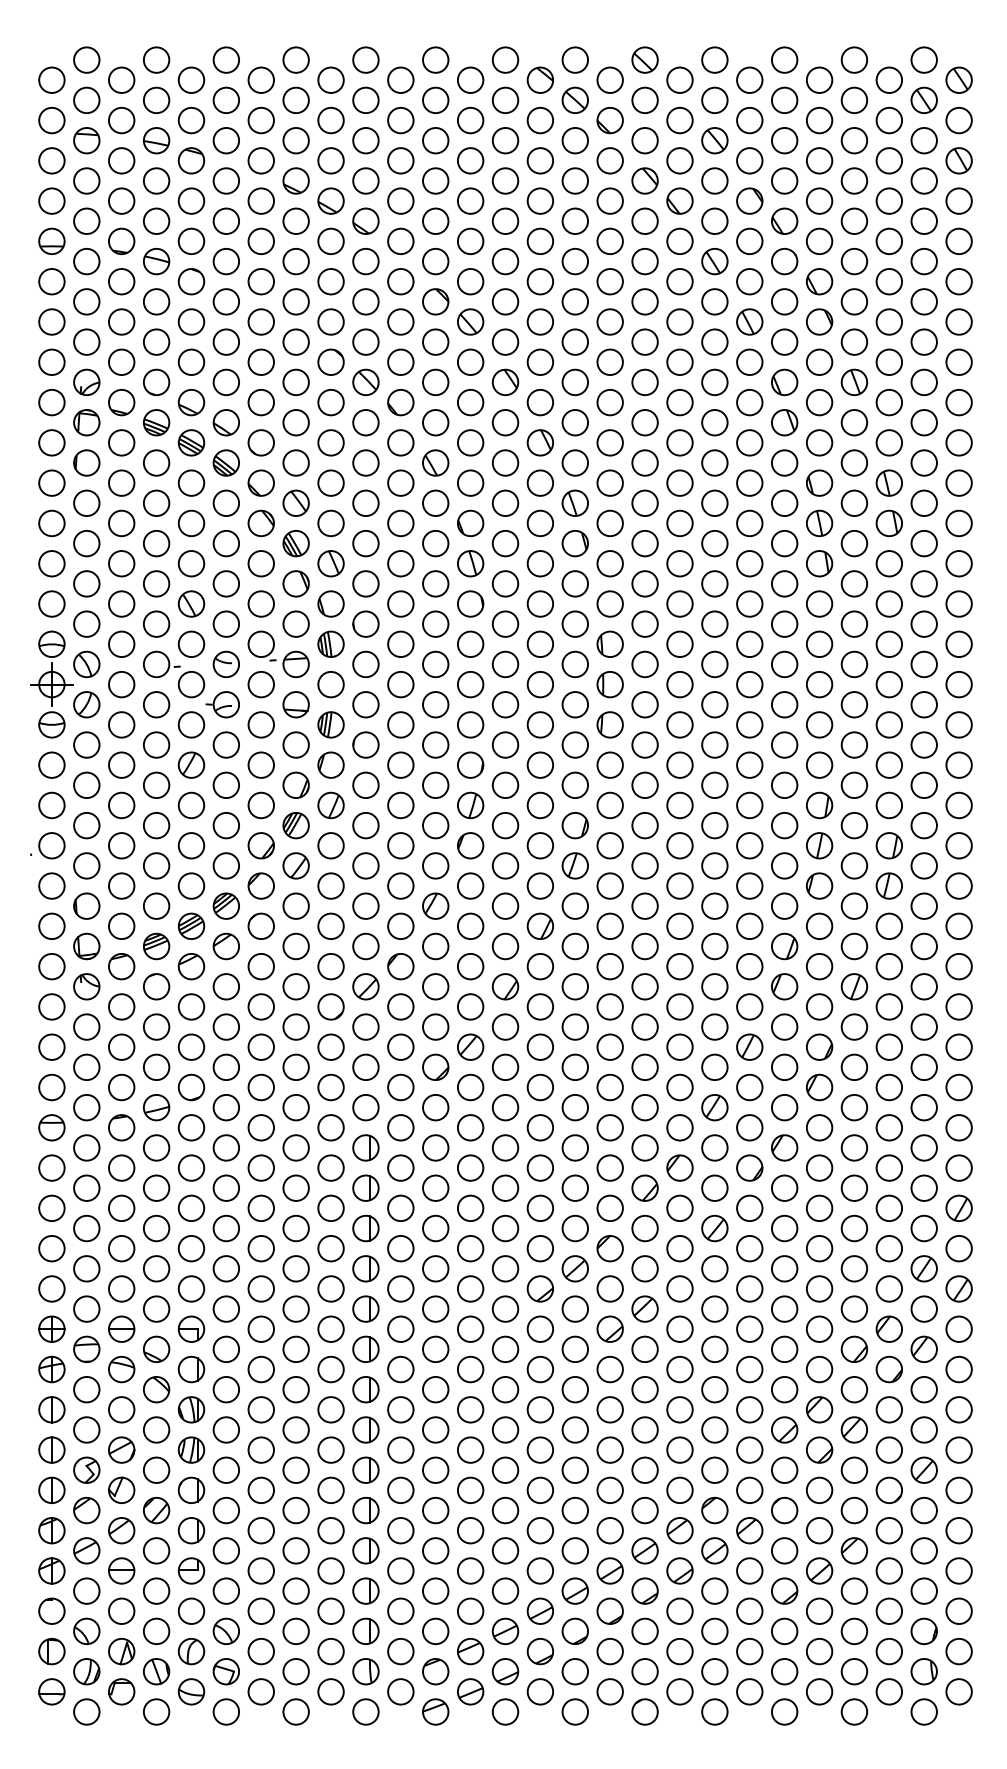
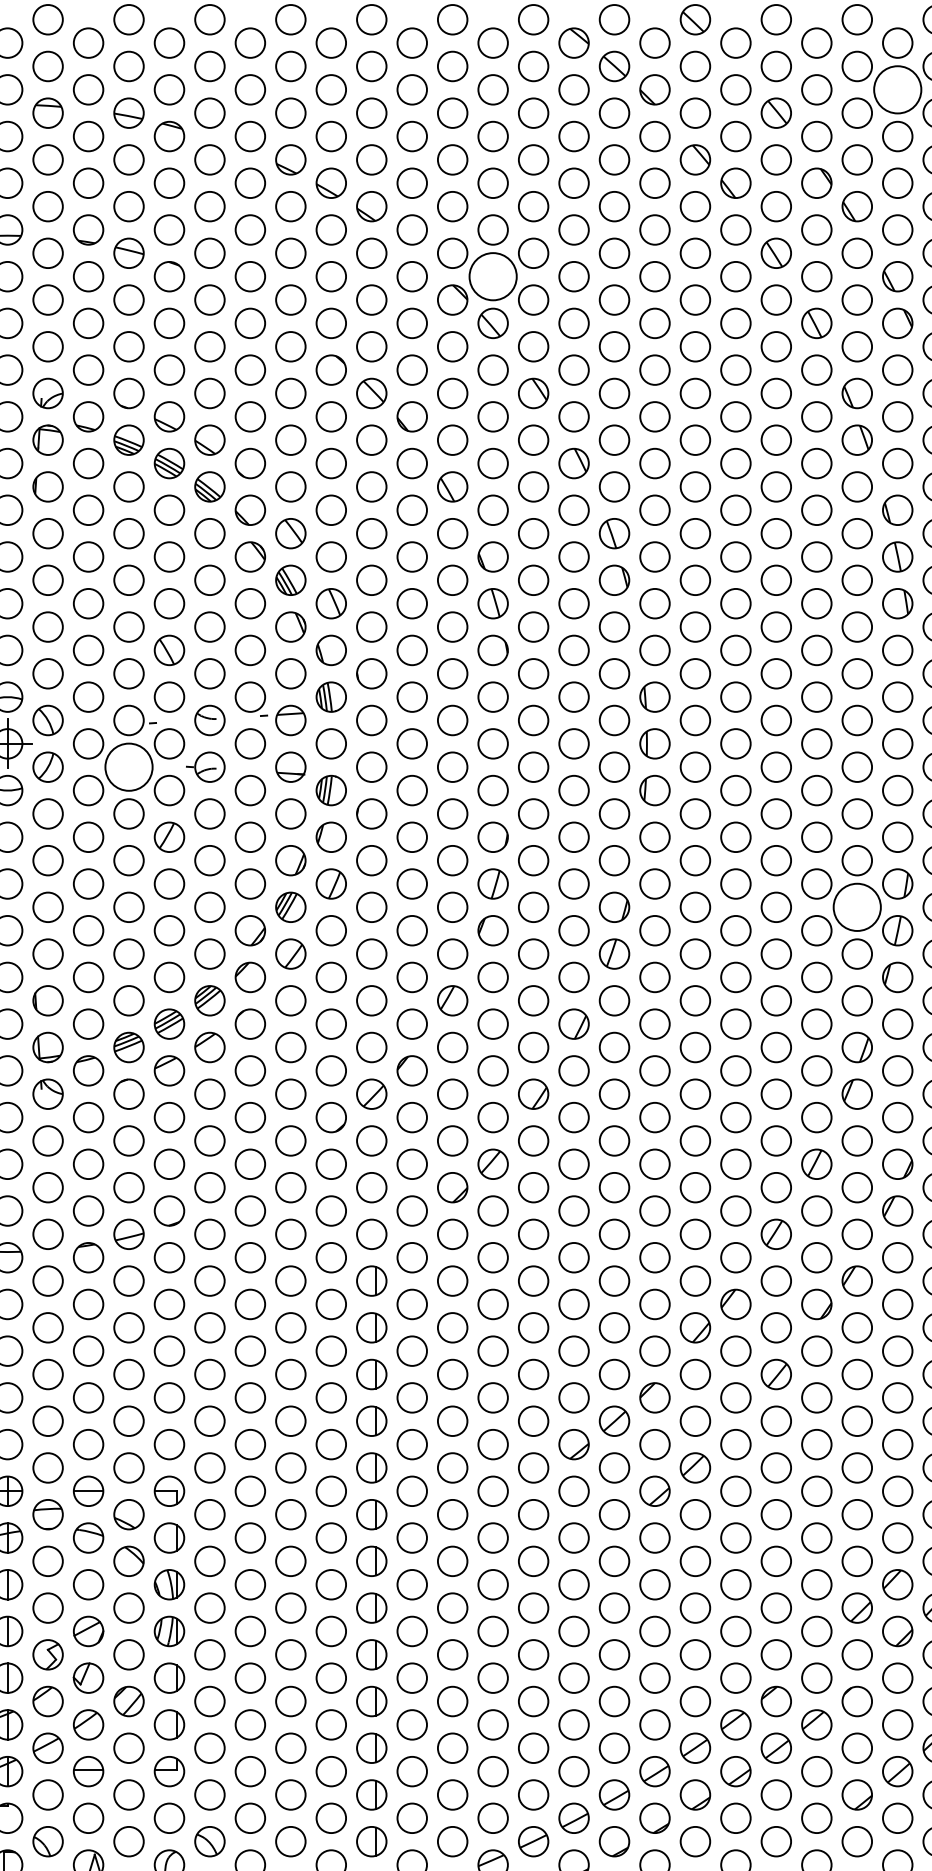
circle: (819, 120) -> (897, 89), size x1.6
circle: (470, 281) -> (493, 276), size x1.6
circle: (156, 704) -> (128, 766), size x1.6
circle: (784, 825) -> (857, 907), size x1.6

